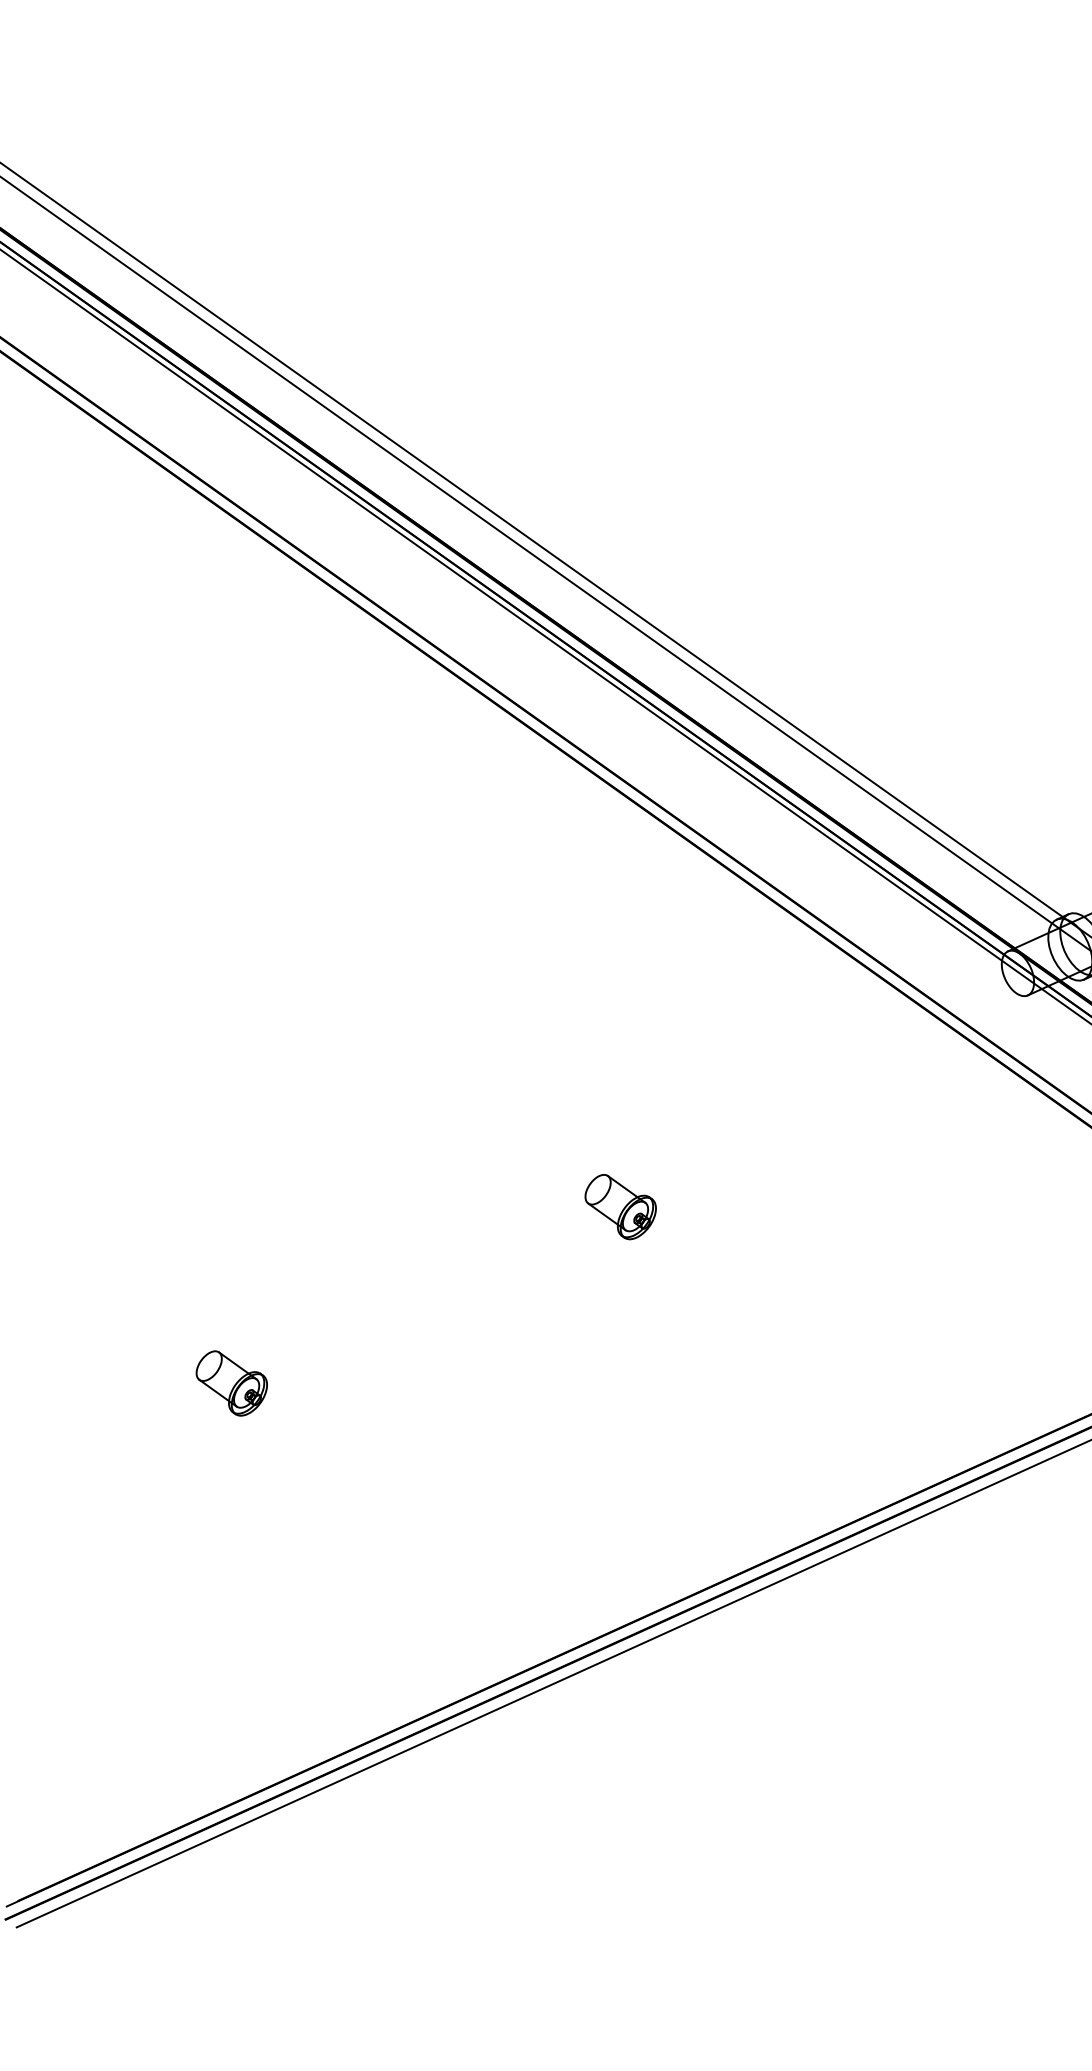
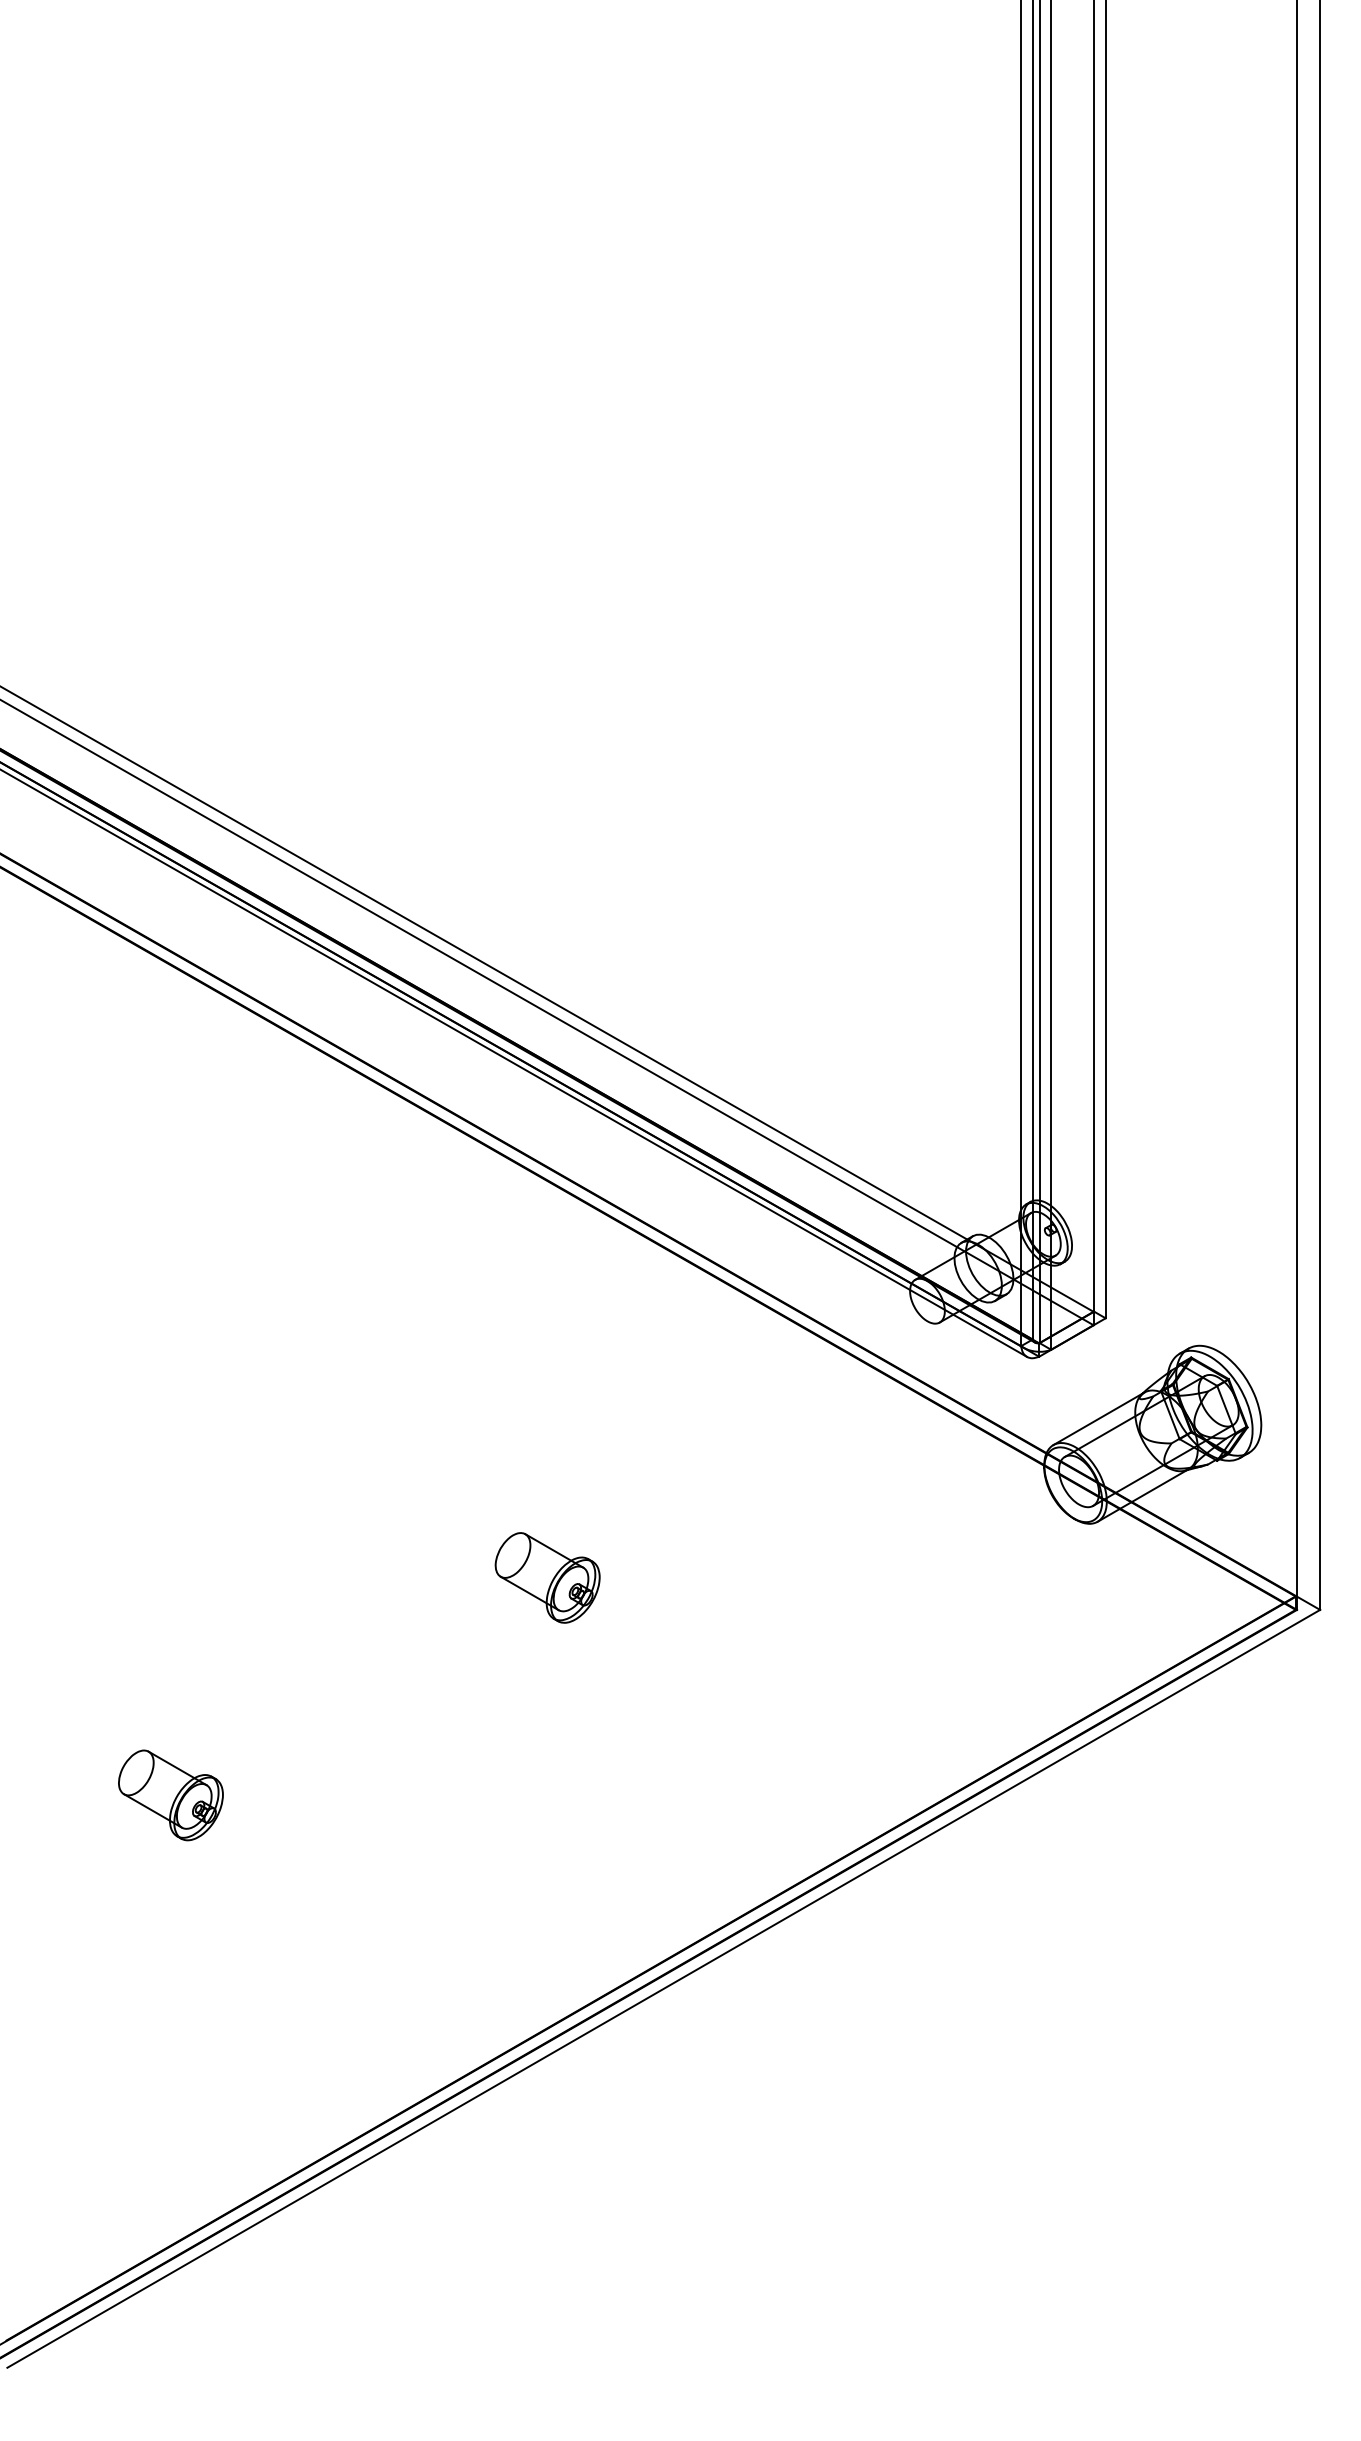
part: (620, 1206) -> (547, 1577), size x1.43
part: (230, 1383) -> (170, 1795), size x1.43

